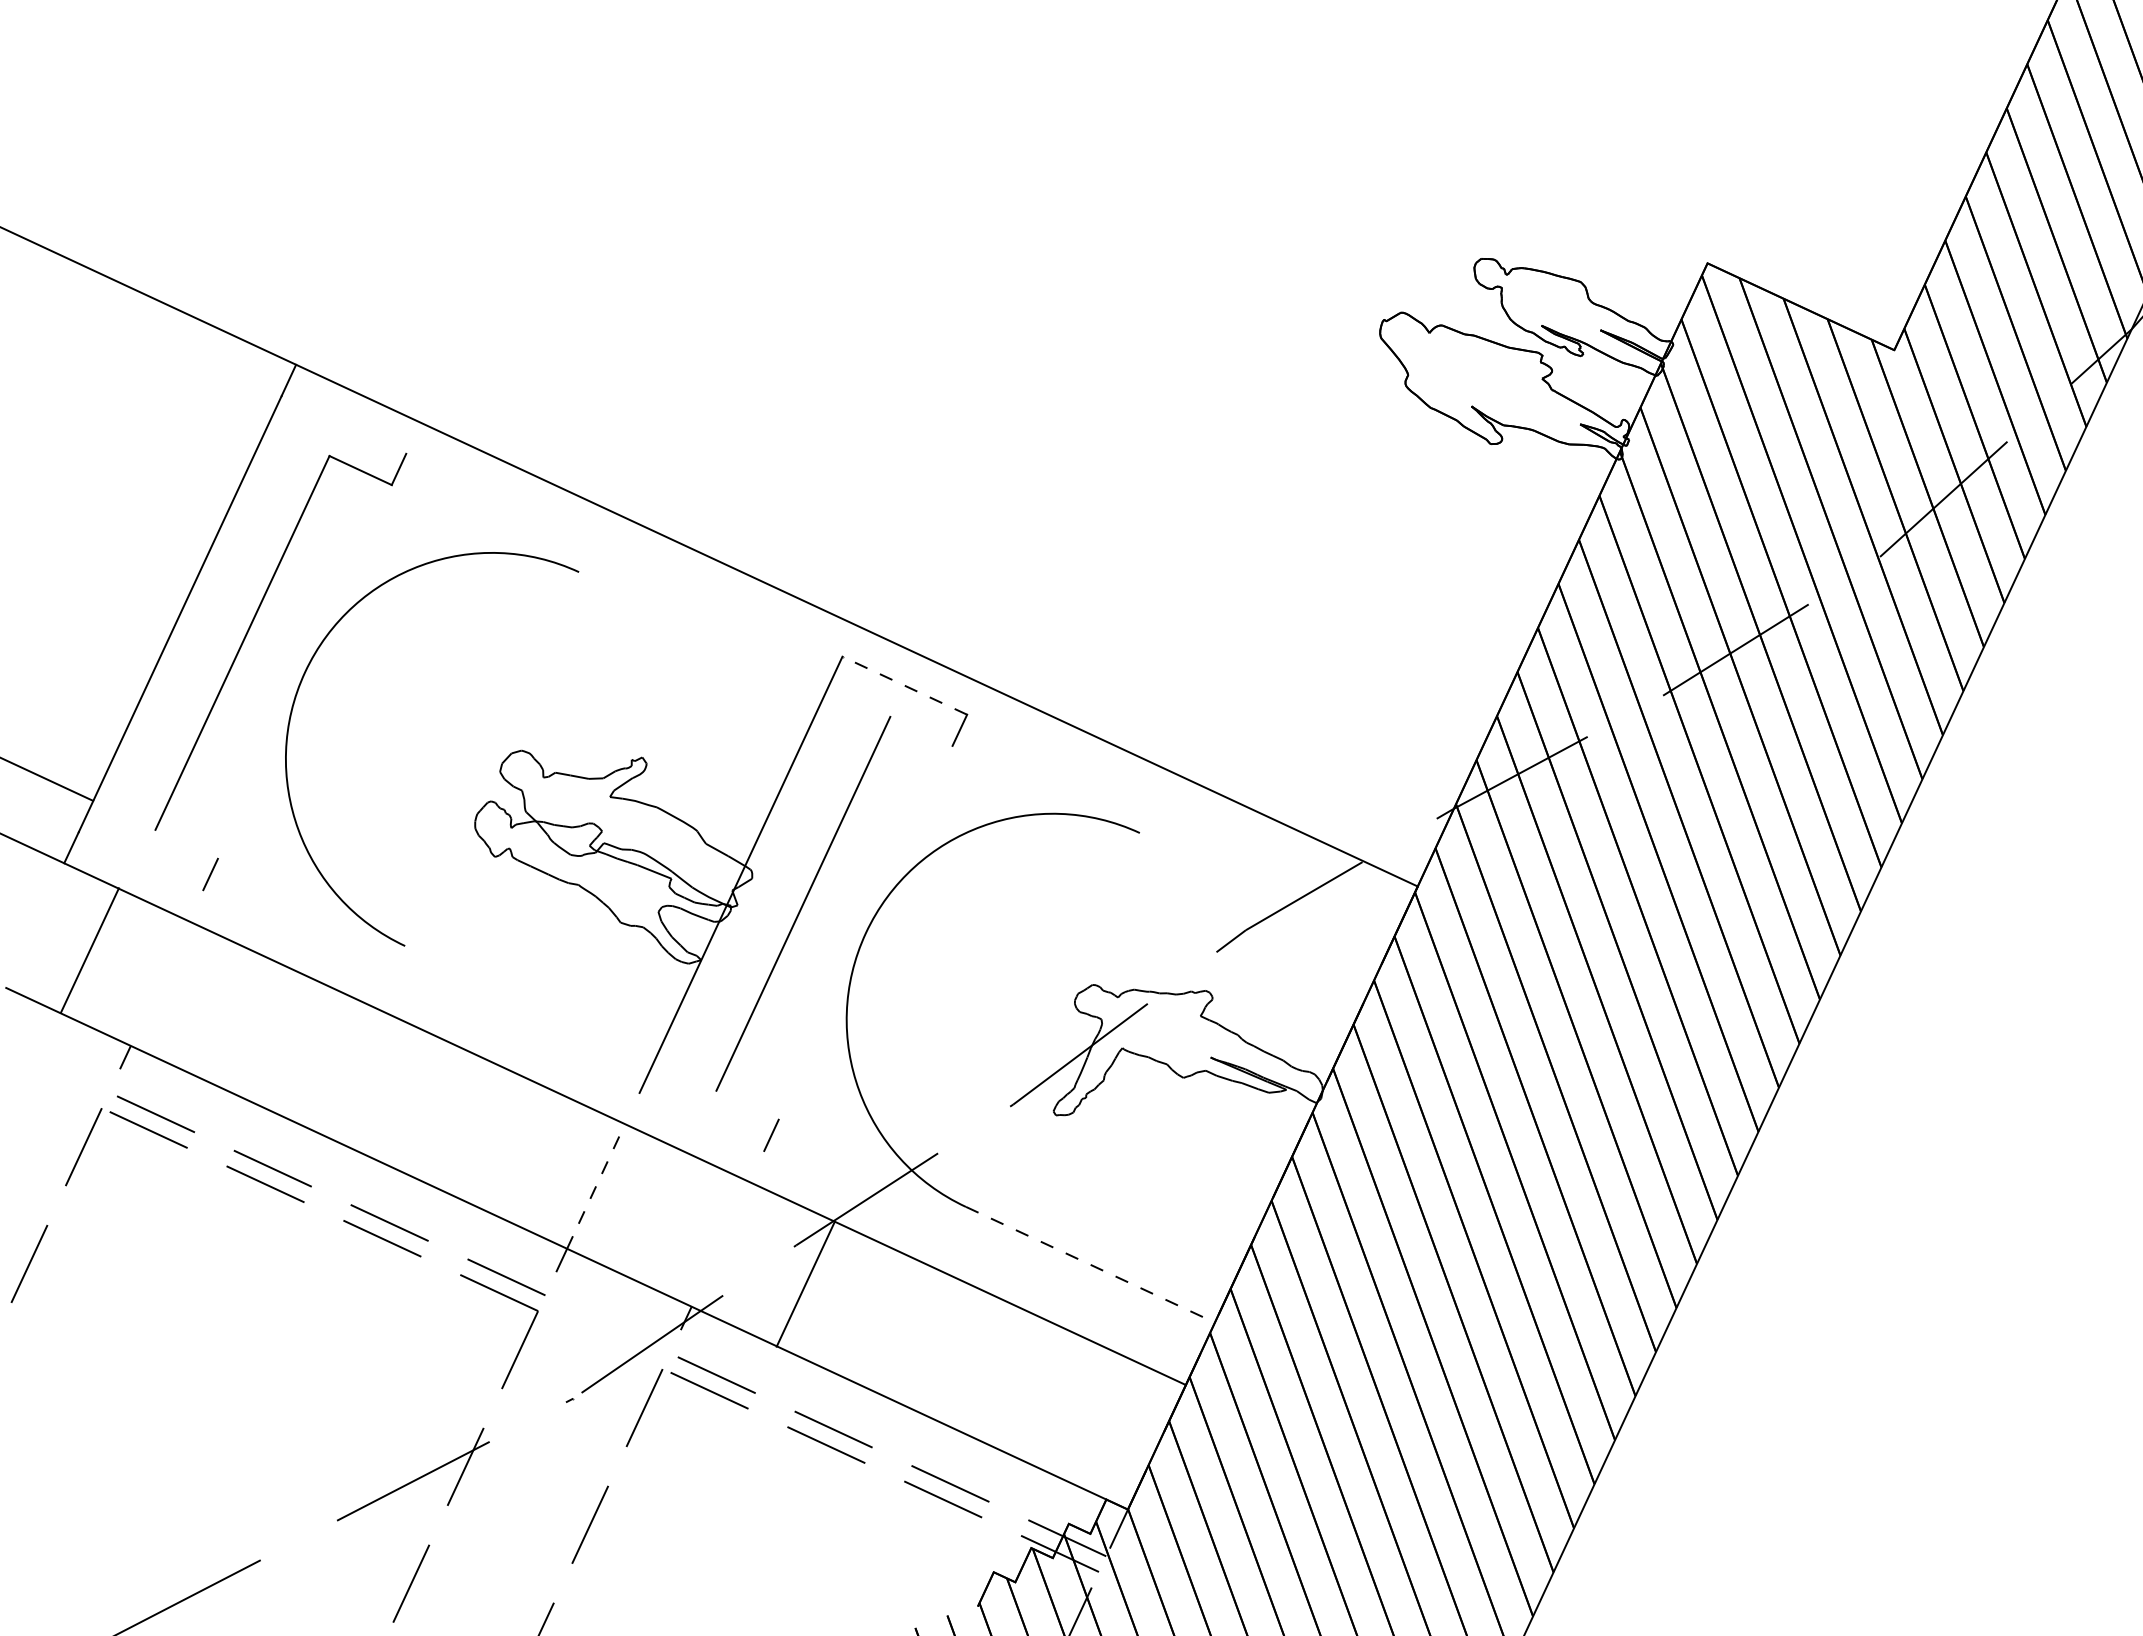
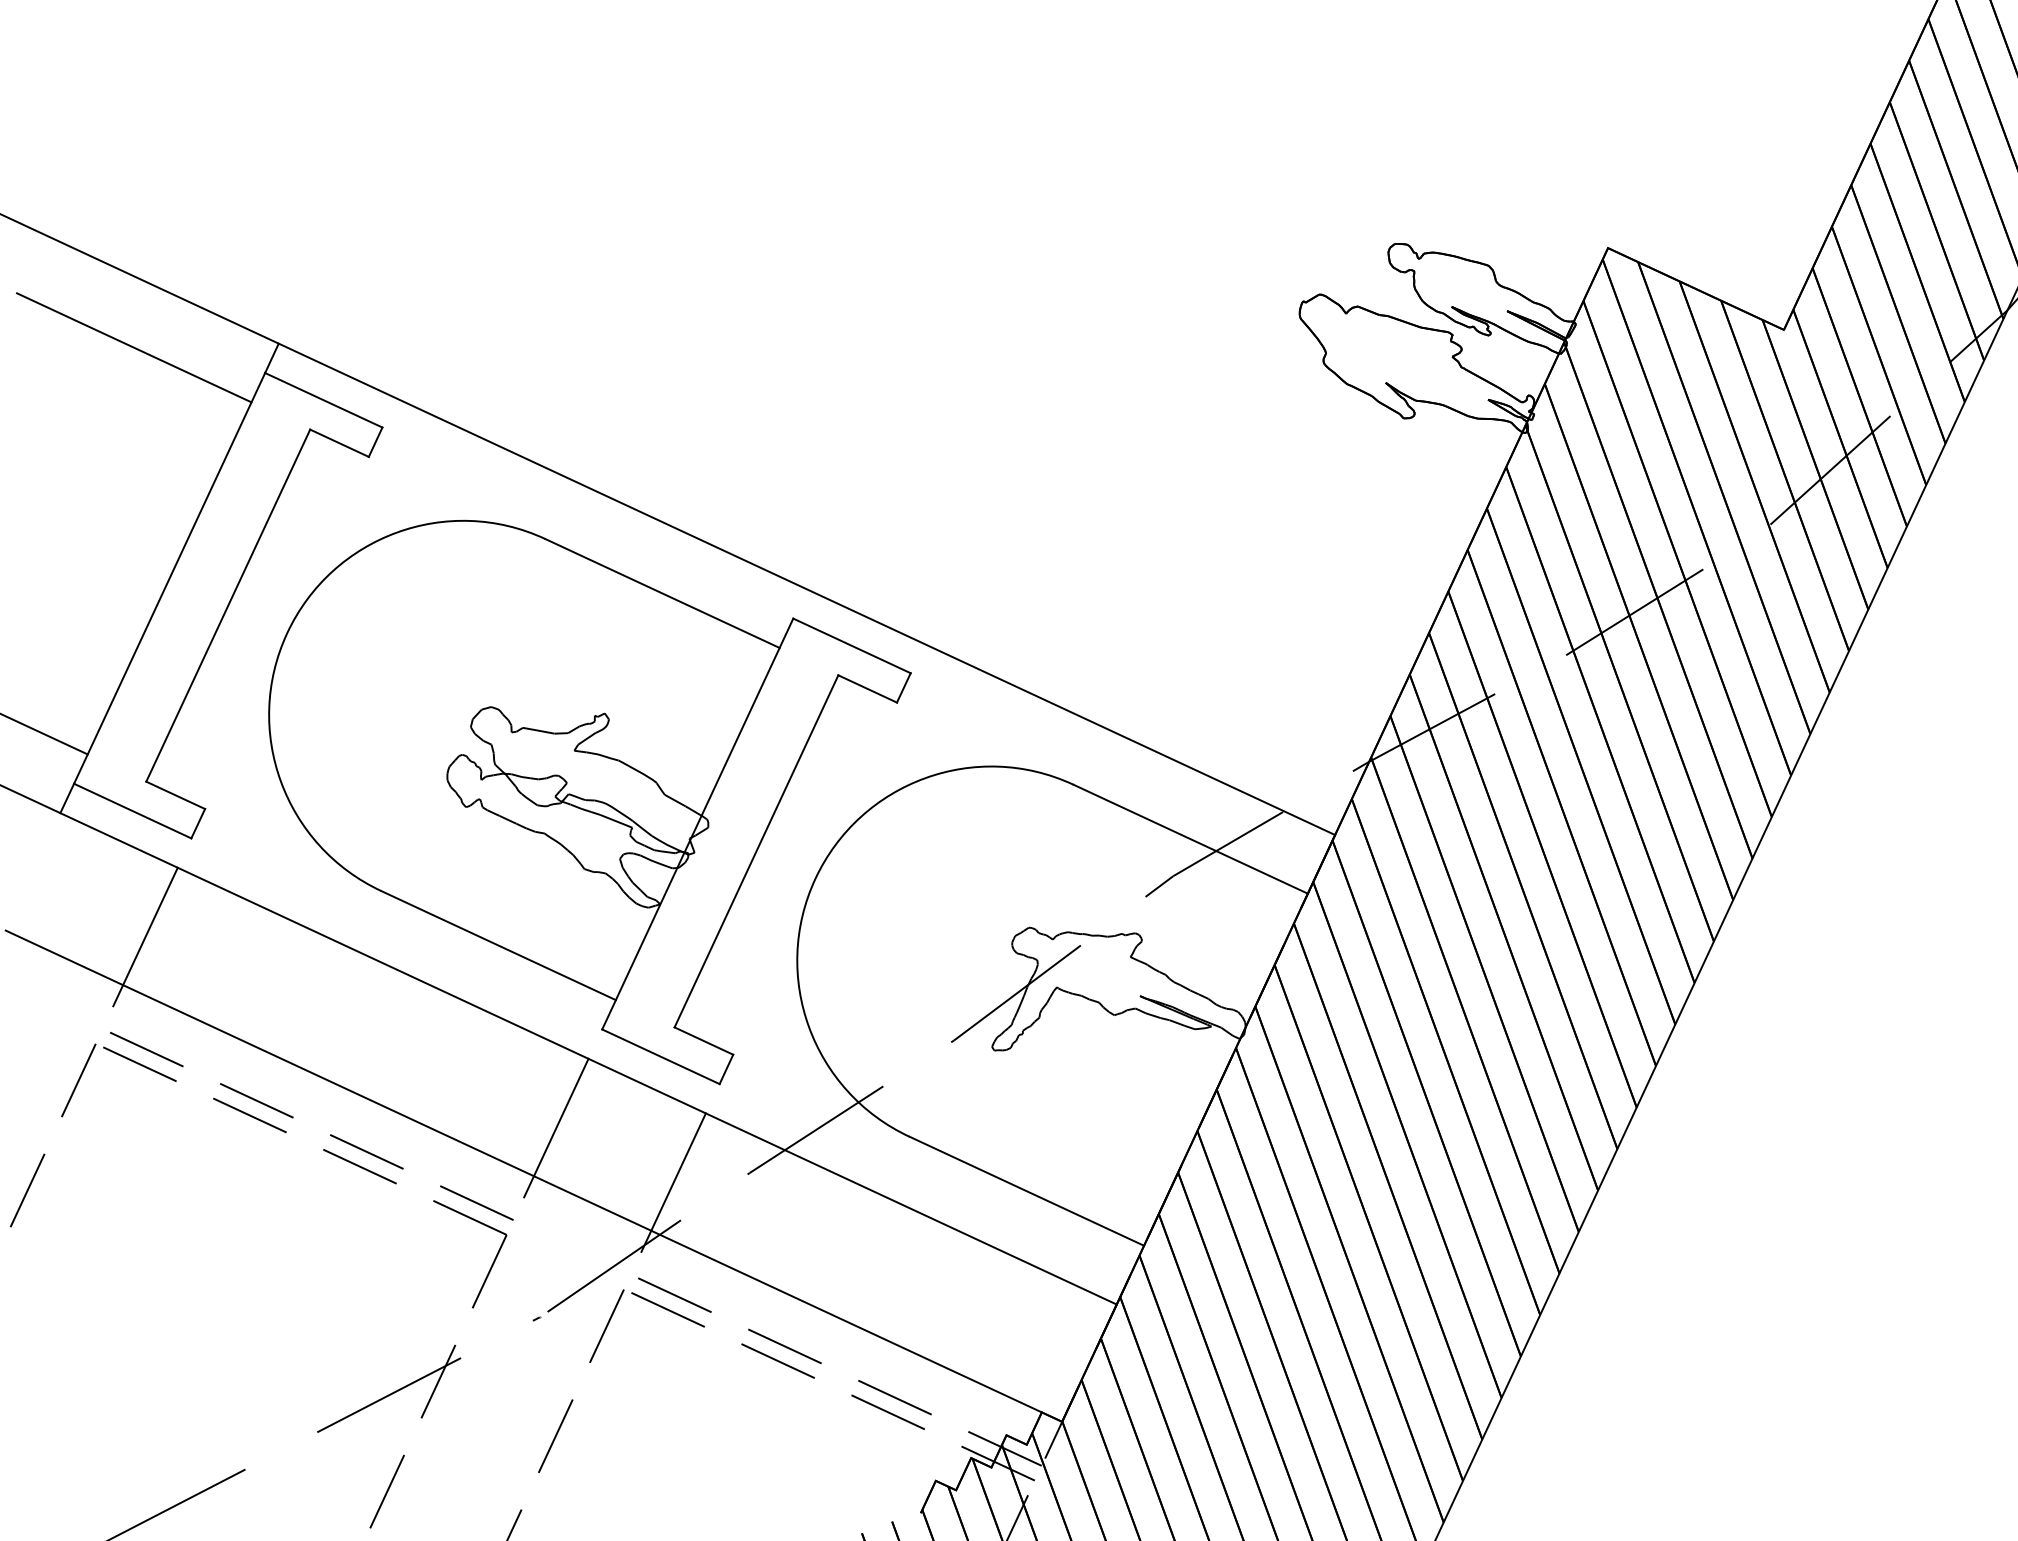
line: (142, 369) -> (134, 348), added
line: (343, 424) -> (323, 399), added
line: (703, 629) -> (662, 592), added
line: (904, 685) -> (851, 645), dashed -> solid
line: (921, 730) -> (867, 688), added
line: (186, 843) -> (175, 794), added
line: (140, 861) -> (132, 811), added
line: (1263, 890) -> (1189, 838), added
line: (89, 950) -> (150, 926), moved
line: (529, 1003) -> (498, 945), added
line: (747, 1104) -> (703, 1040), added
line: (701, 1121) -> (660, 1056), added
line: (596, 1186) -> (561, 1117), dashed -> solid
line: (1090, 1265) -> (1026, 1191), dashed -> solid
line: (805, 1284) -> (678, 1172), moved

